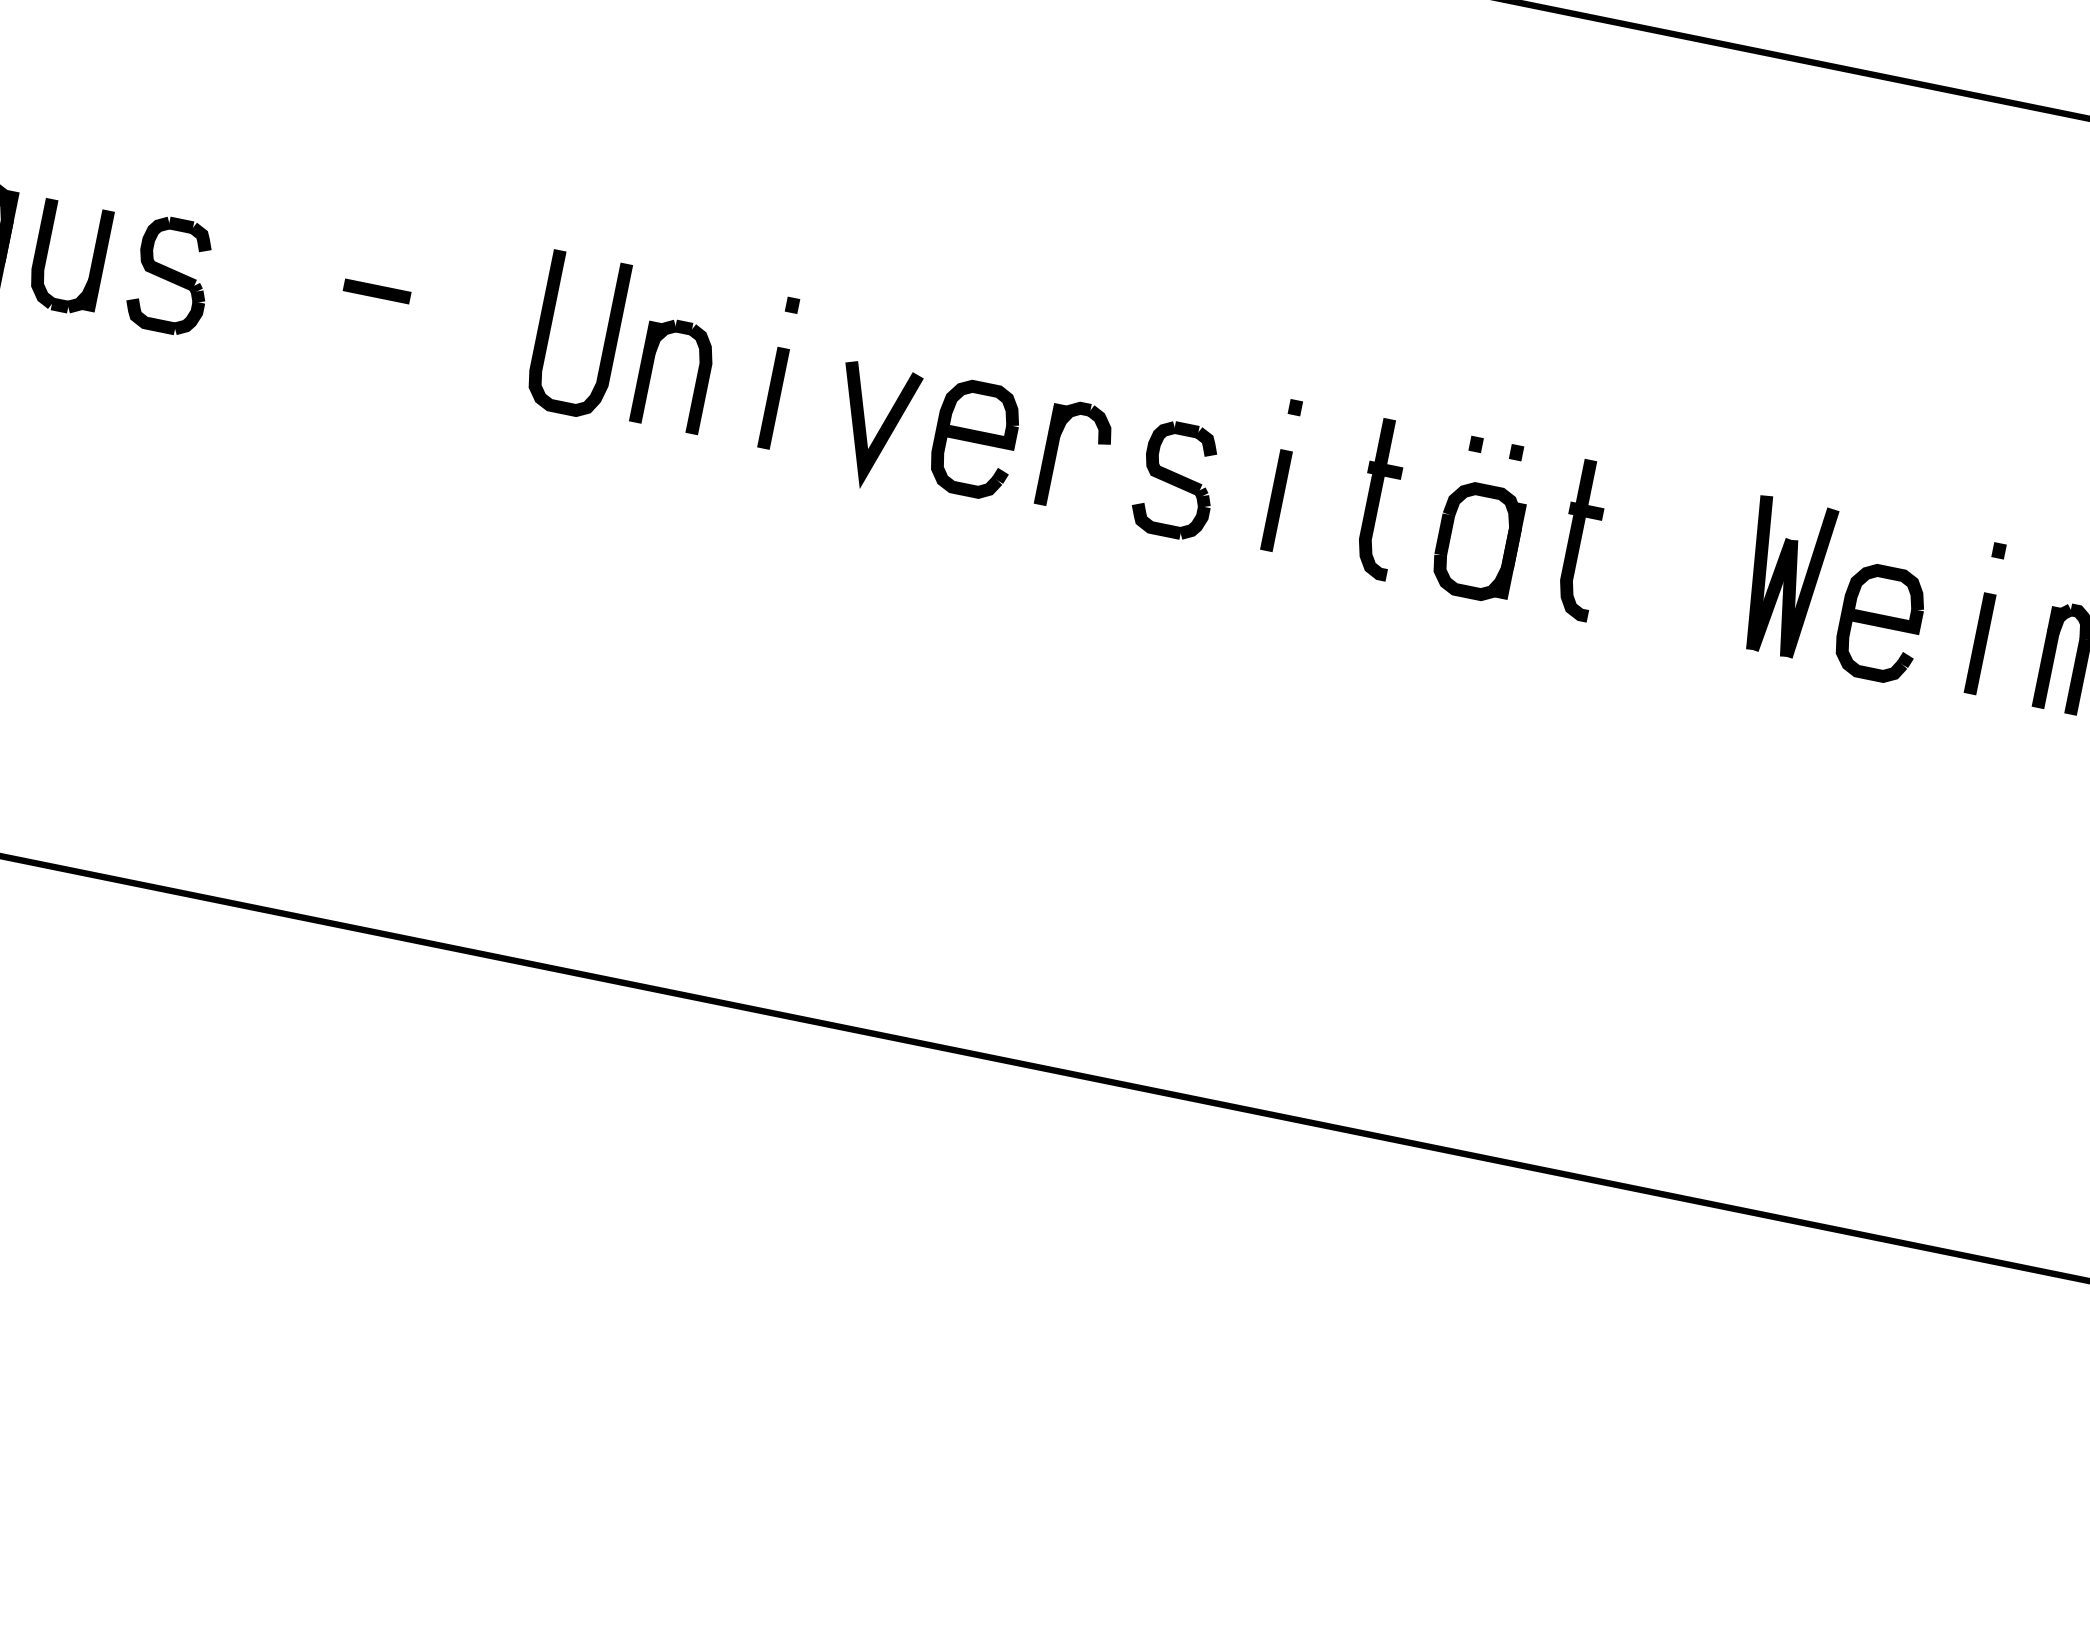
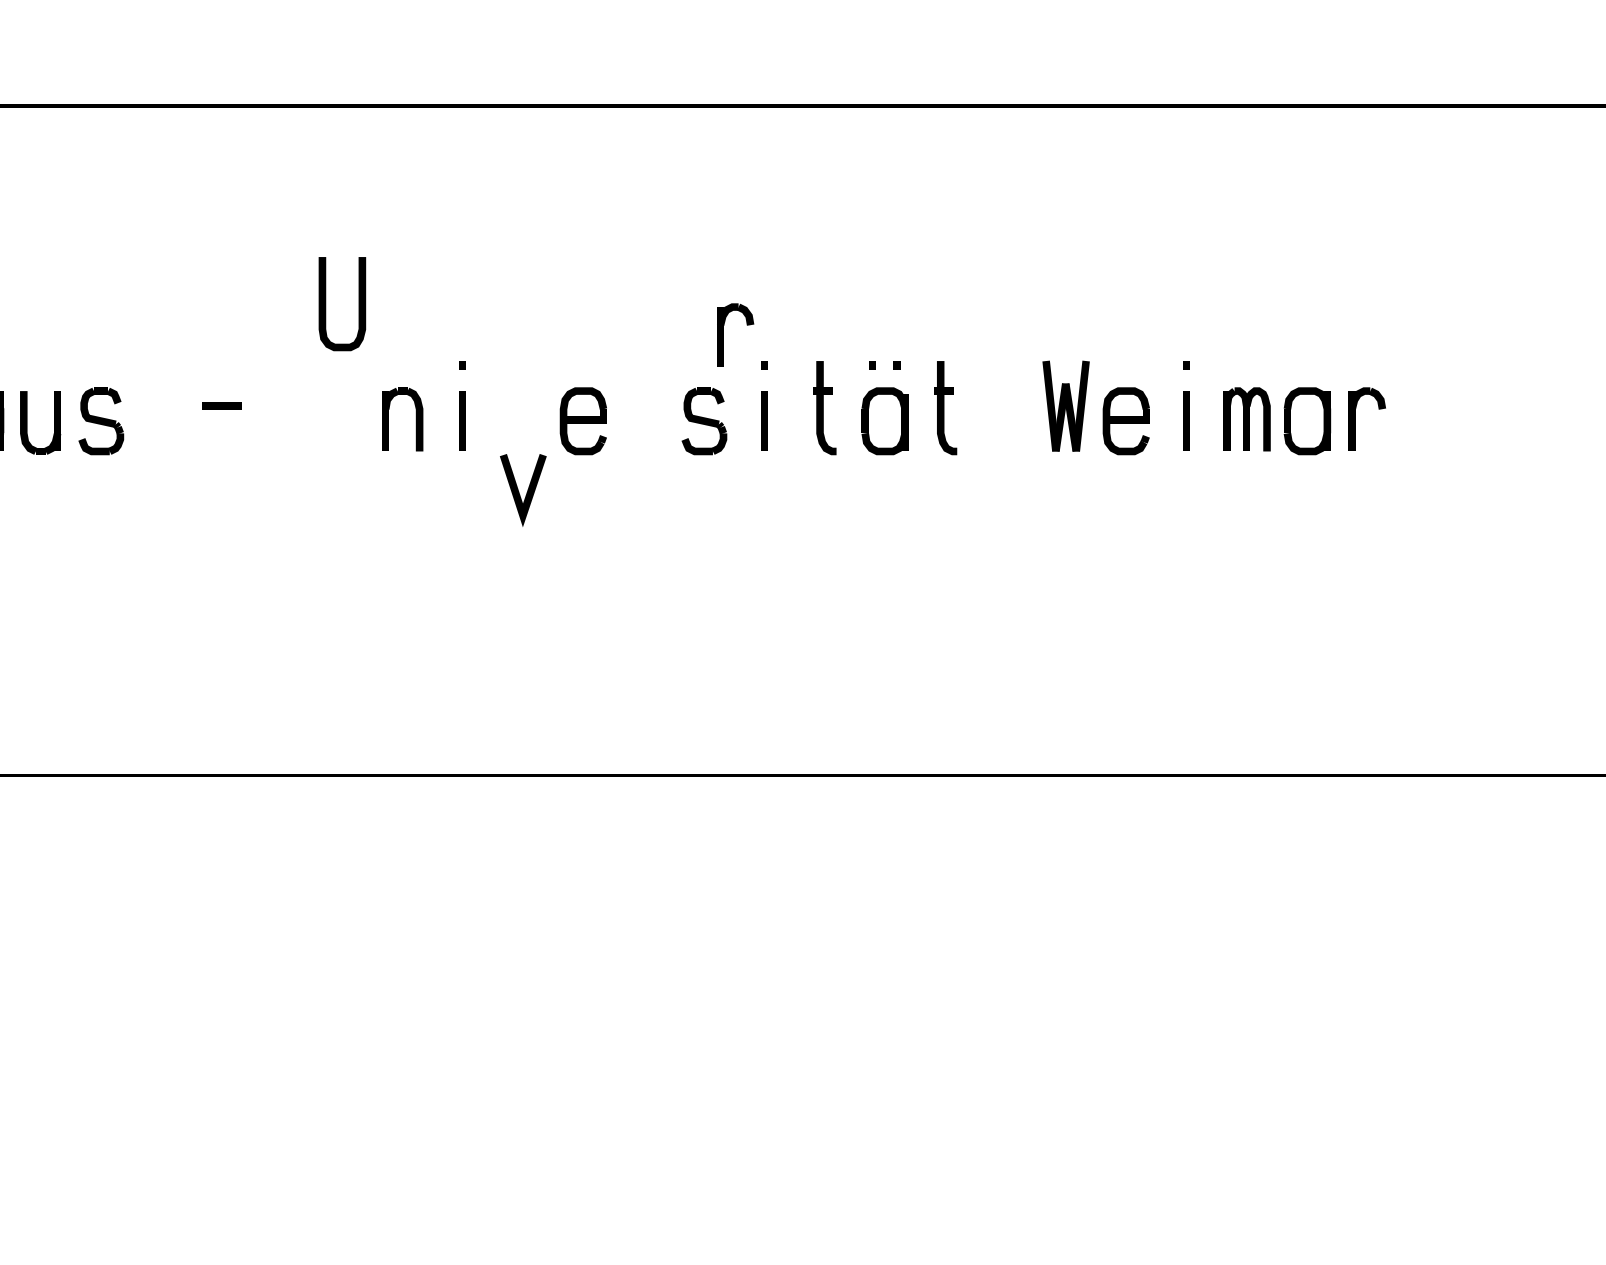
curve: (550, 330) -> (326, 304), moved
line: (877, 431) -> (526, 492), moved
part: (1056, 450) -> (723, 334), moved

